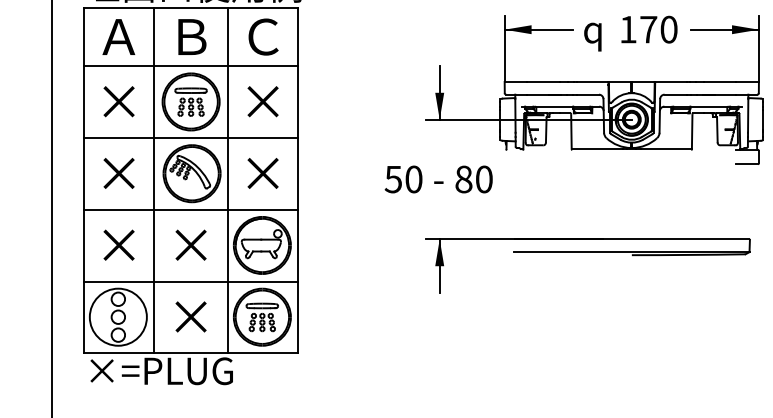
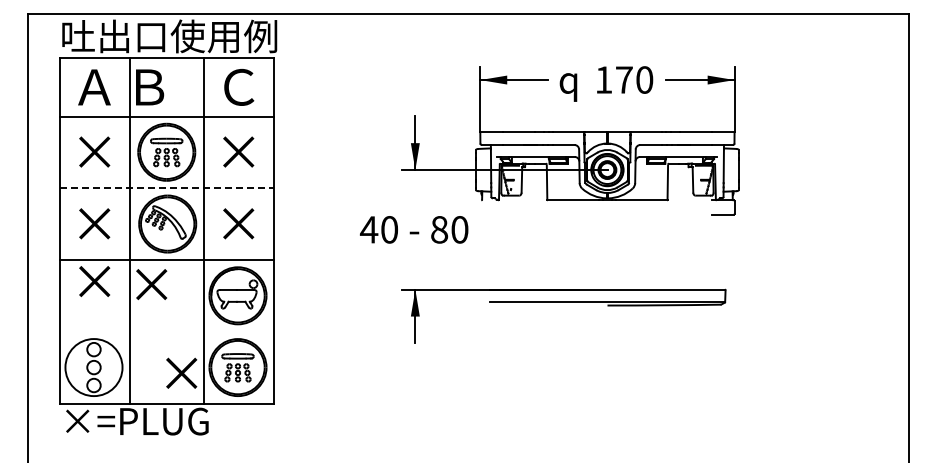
text: (192, 37) -> (150, 87), moved
line: (191, 138) -> (167, 188), solid -> dashed
text: (392, 179) -> (368, 229), 50 -> 40
text: (118, 245) -> (94, 281), moved
text: (190, 245) -> (151, 284), moved
line: (190, 281) -> (166, 331), removed
text: (190, 316) -> (181, 372), moved

